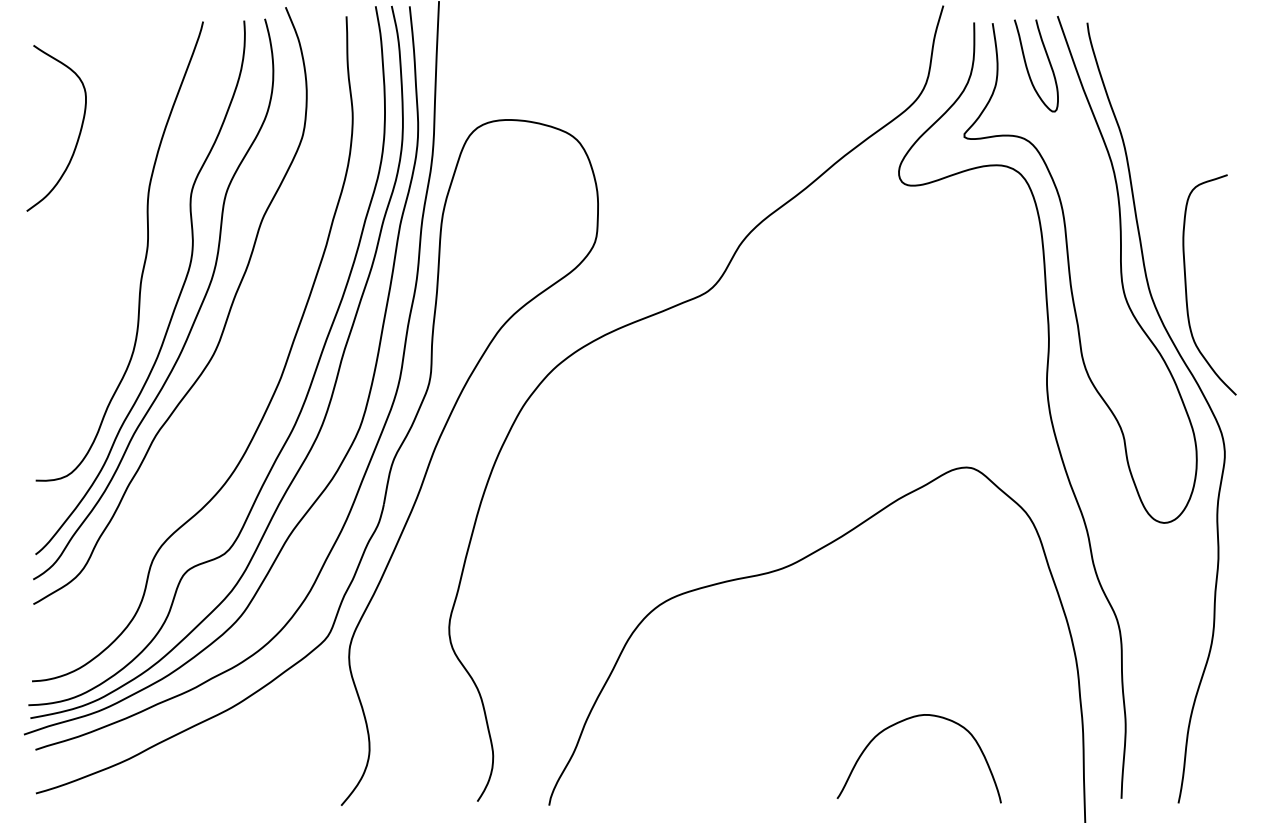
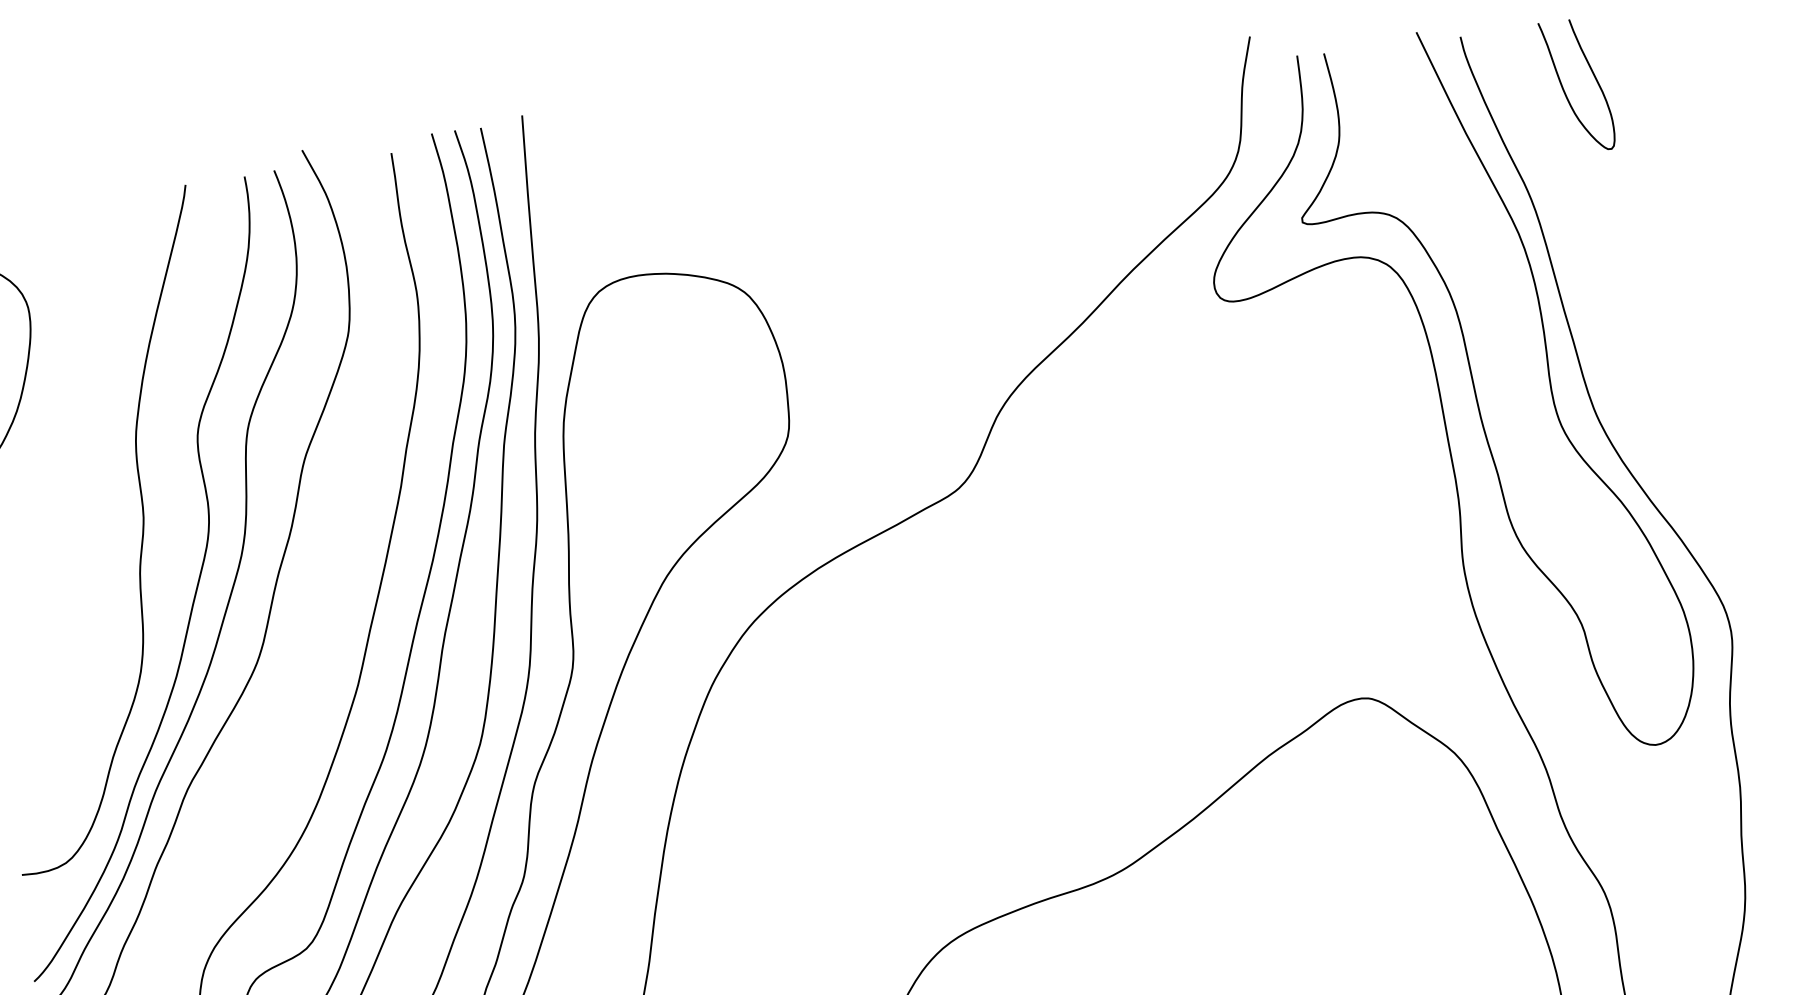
curve: (1028, 69) -> (1566, 92), moved
curve: (1186, 284) -> (1647, 397), removed

